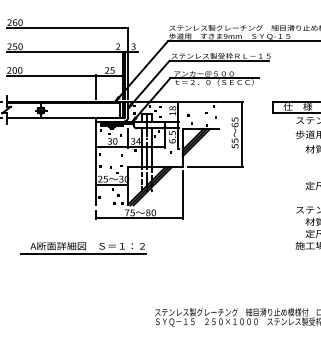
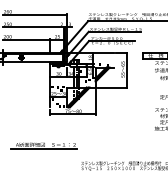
part: (83, 247) -> (43, 145), moved

